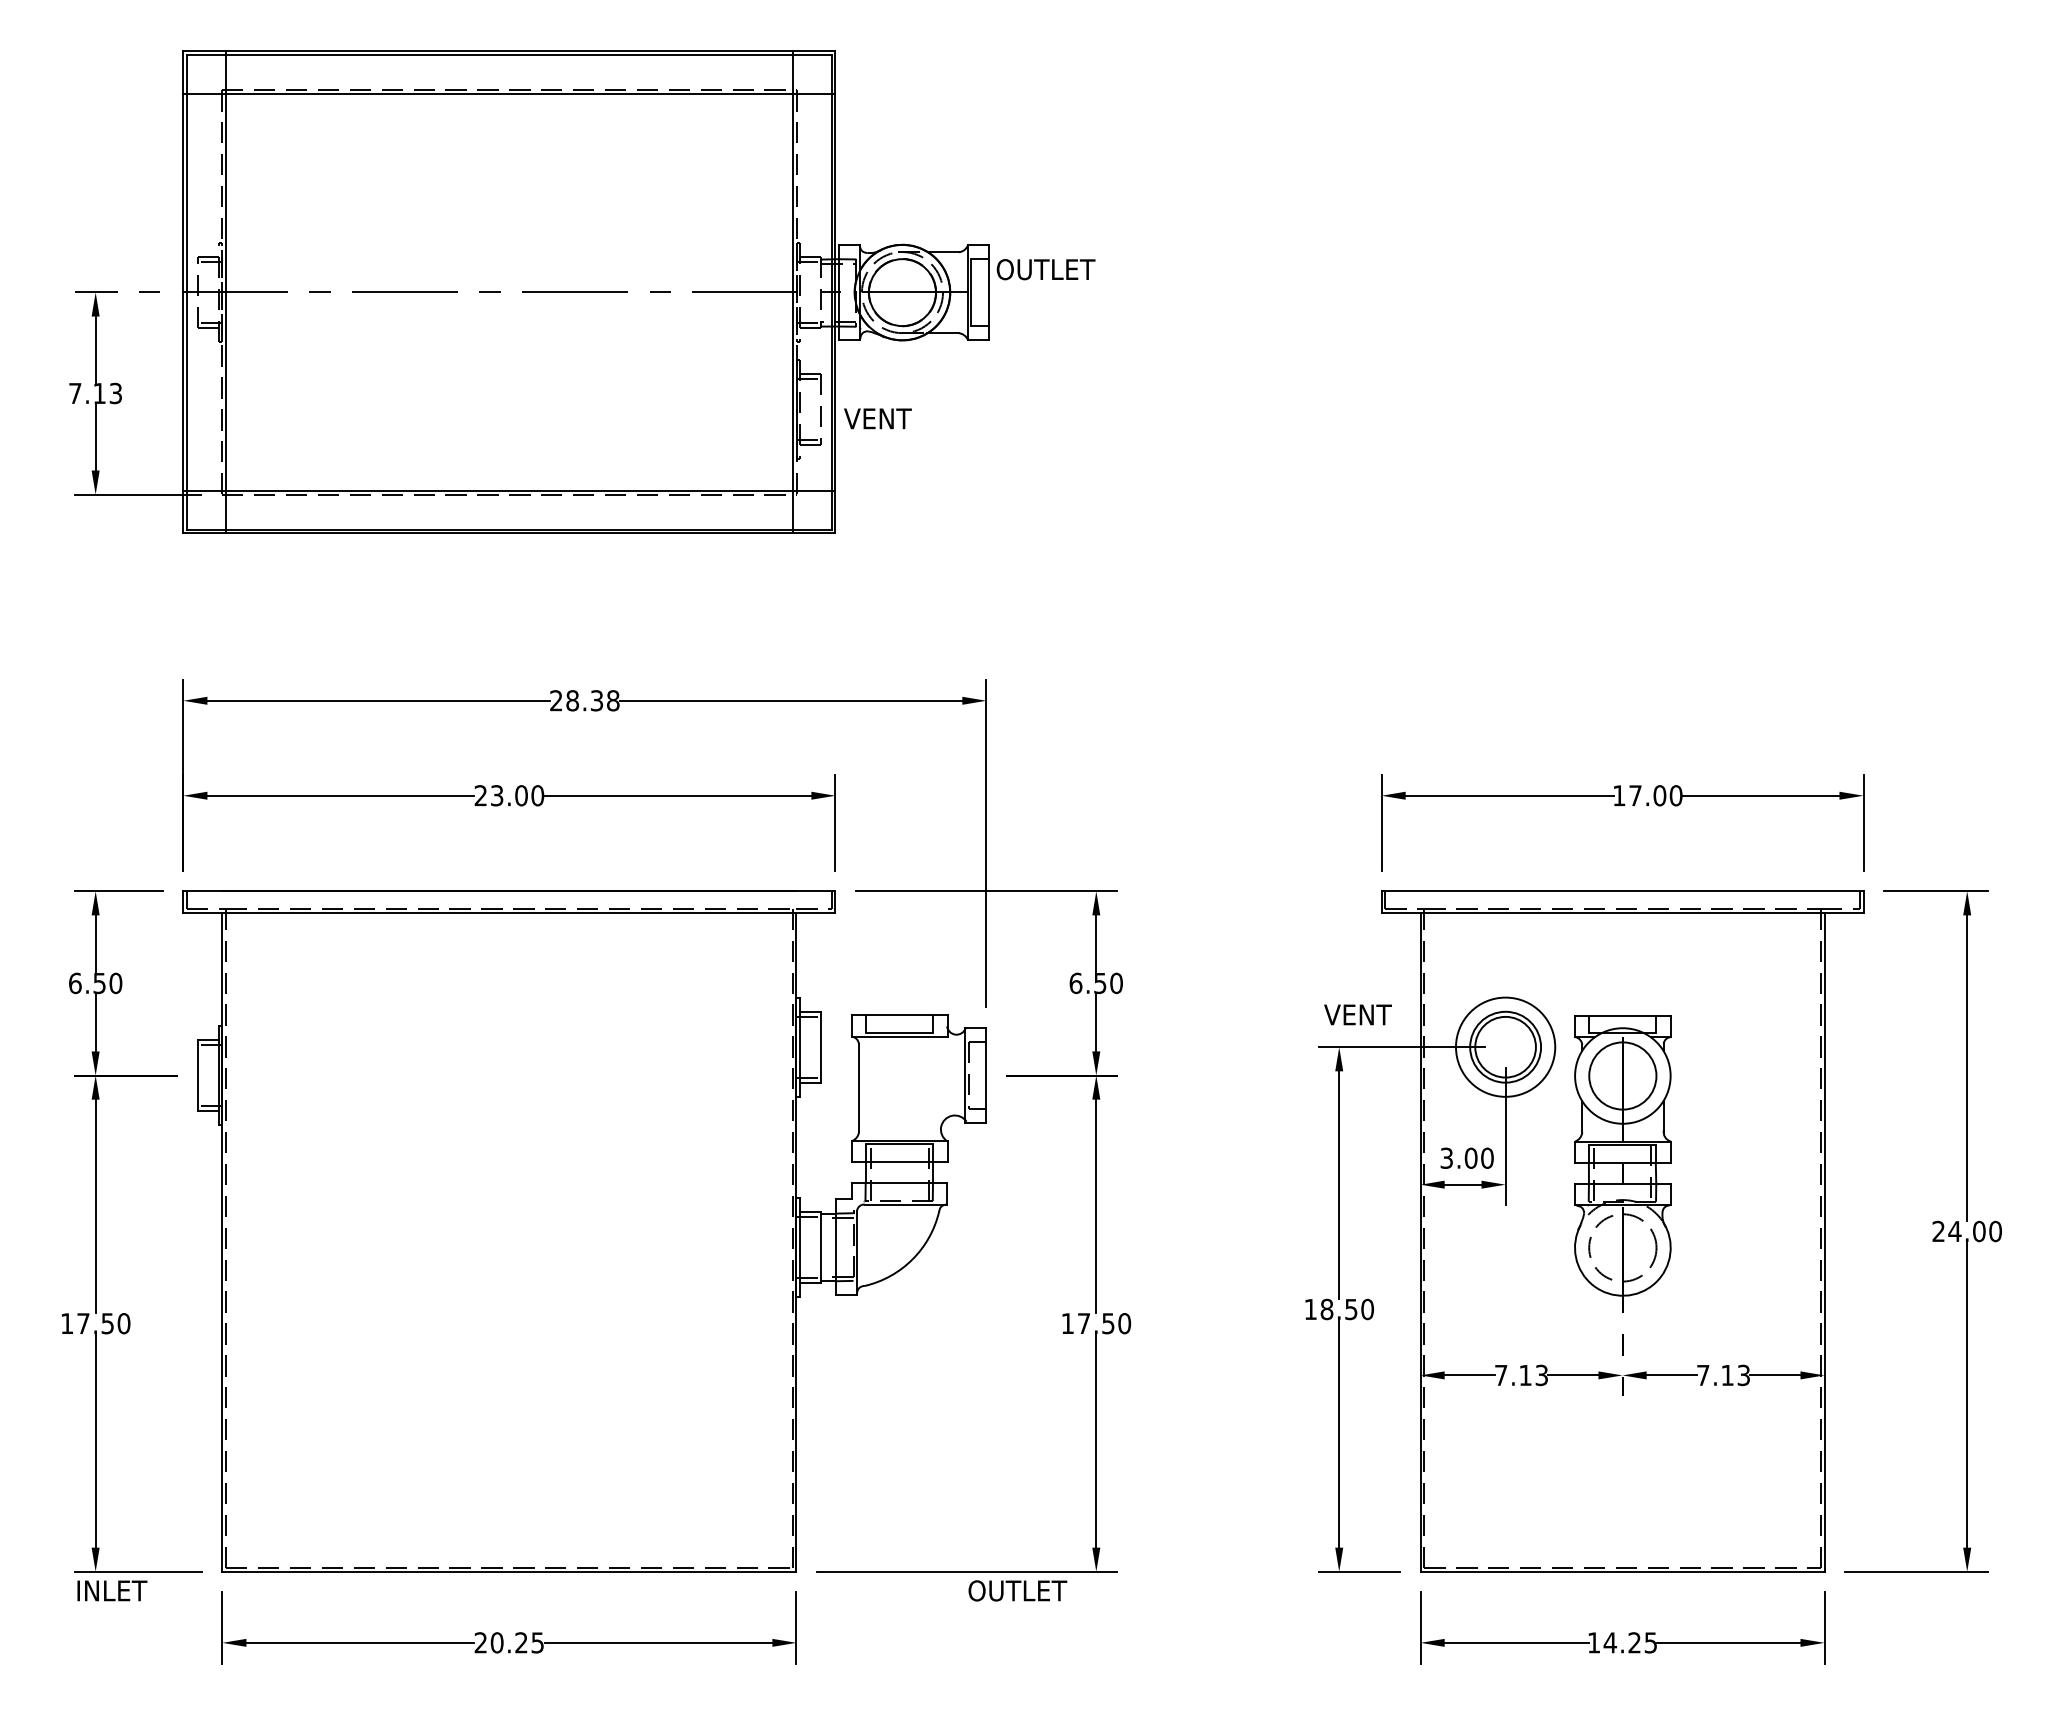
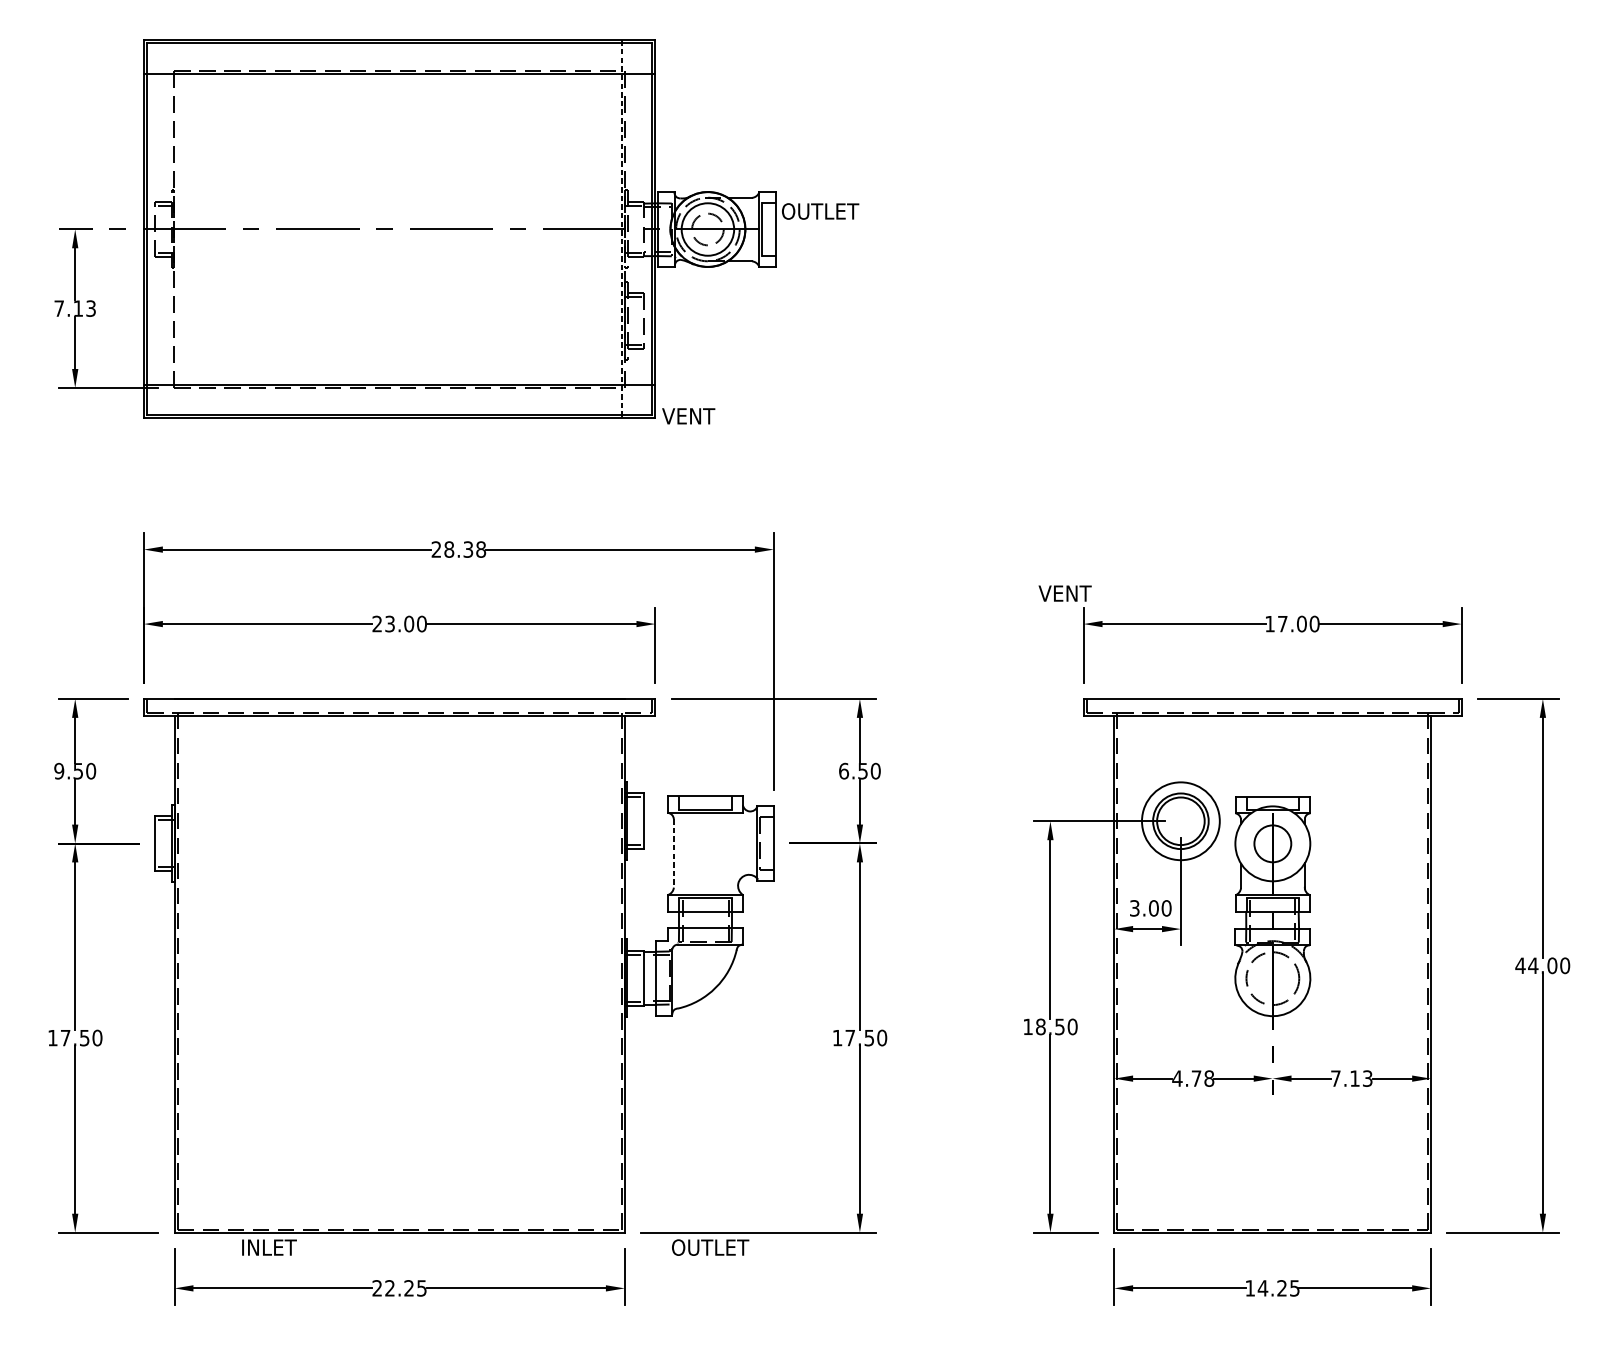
line: (226, 292) -> (177, 229), removed
line: (792, 292) -> (621, 229), solid -> dashed
circle: (902, 292) -> (707, 229), size x0.6
text: (877, 418) -> (688, 416), moved
text: (74, 983) -> (58, 771), 6.50 -> 9.50
text: (1357, 1014) -> (1064, 593), moved
circle: (1622, 1075) -> (1272, 843), size x0.7
line: (859, 1088) -> (674, 853), solid -> dashed
text: (1938, 1230) -> (1520, 965), 24.00 -> 44.00
text: (1521, 1375) -> (1193, 1078), 7.13 -> 4.78
text: (112, 1590) -> (269, 1247), moved
text: (1017, 1590) -> (710, 1247), moved
text: (496, 1642) -> (389, 1288), 20.25 -> 22.25

